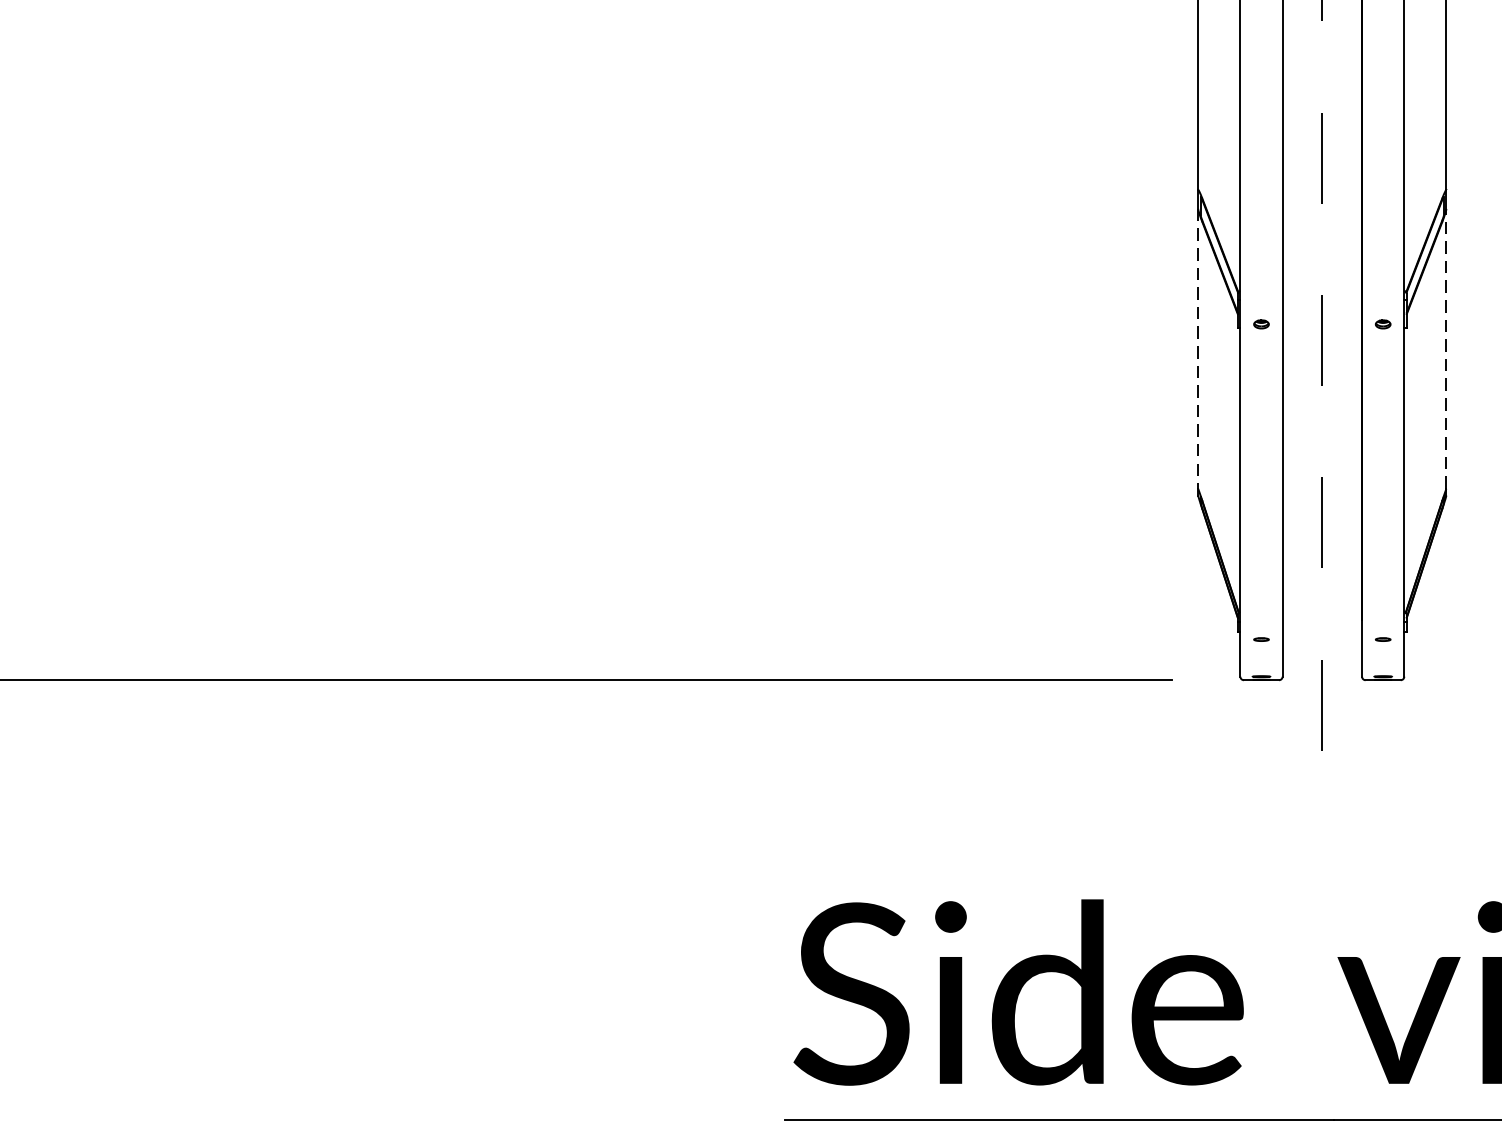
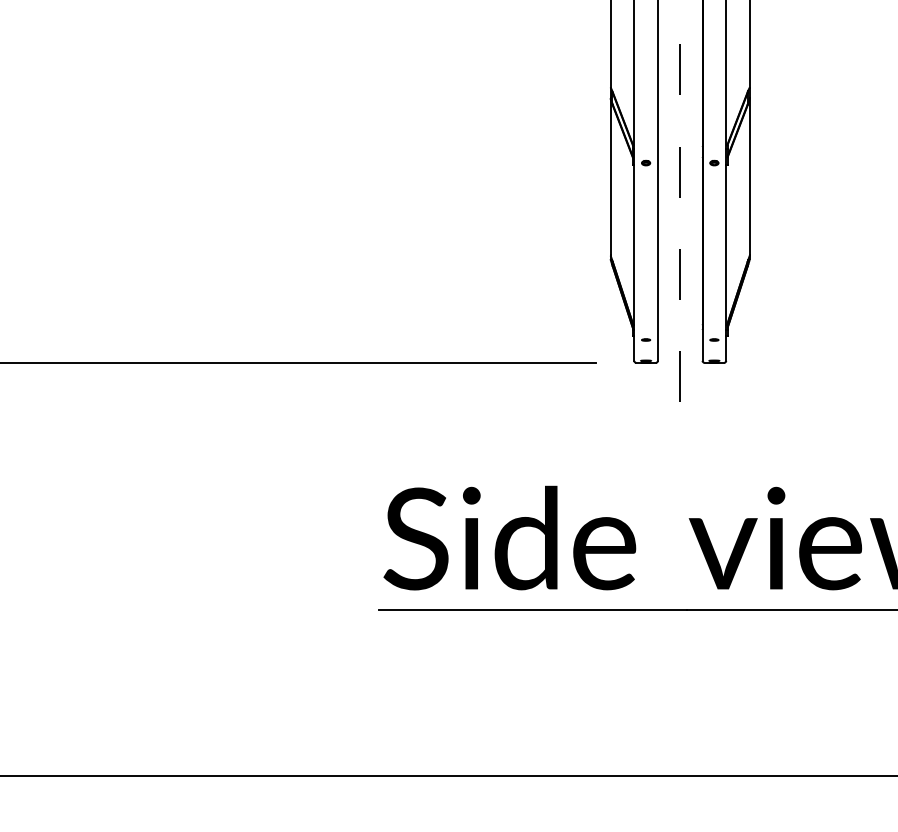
line: (1198, 348) -> (610, 176), dashed -> solid
line: (1445, 348) -> (749, 176), dashed -> solid

